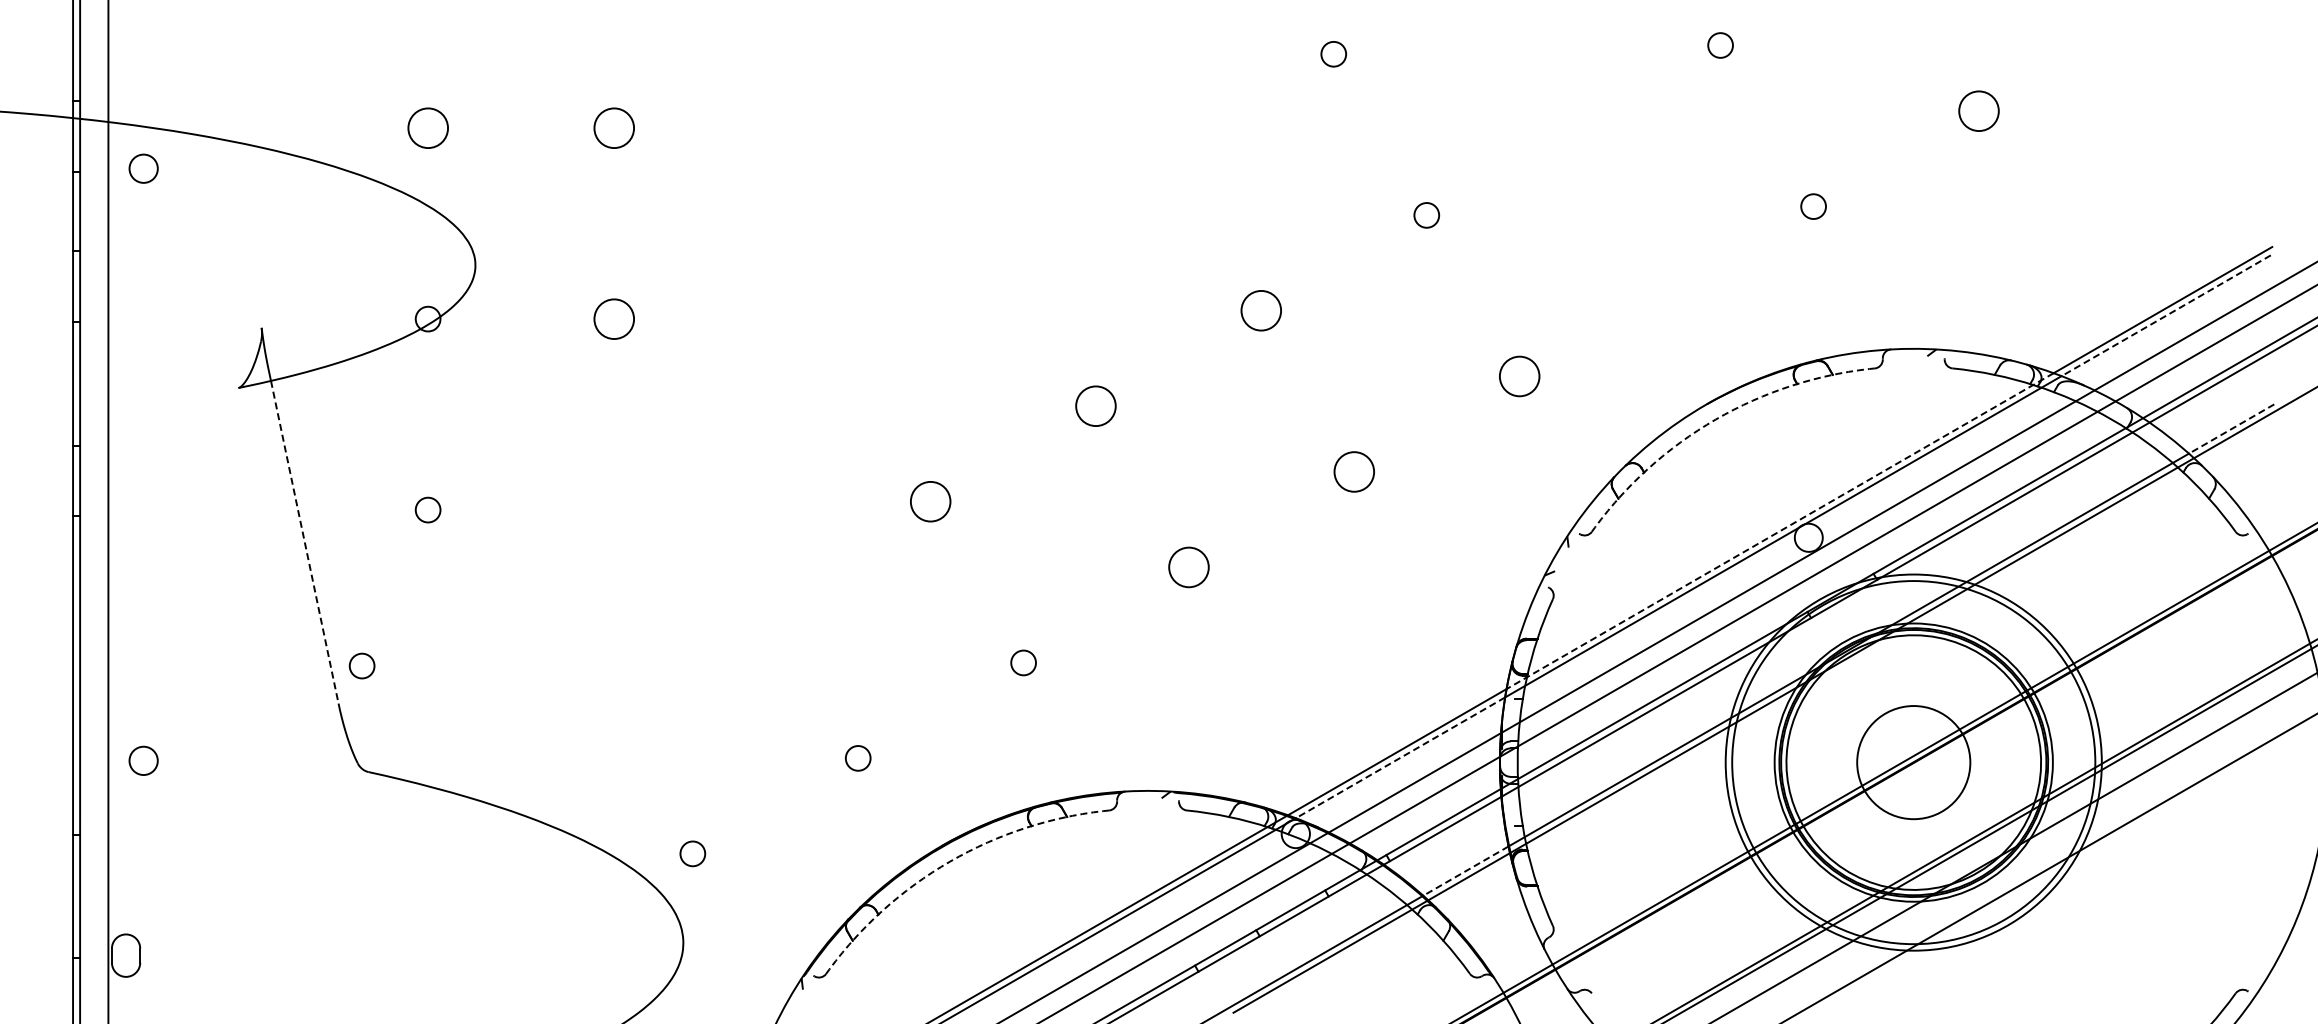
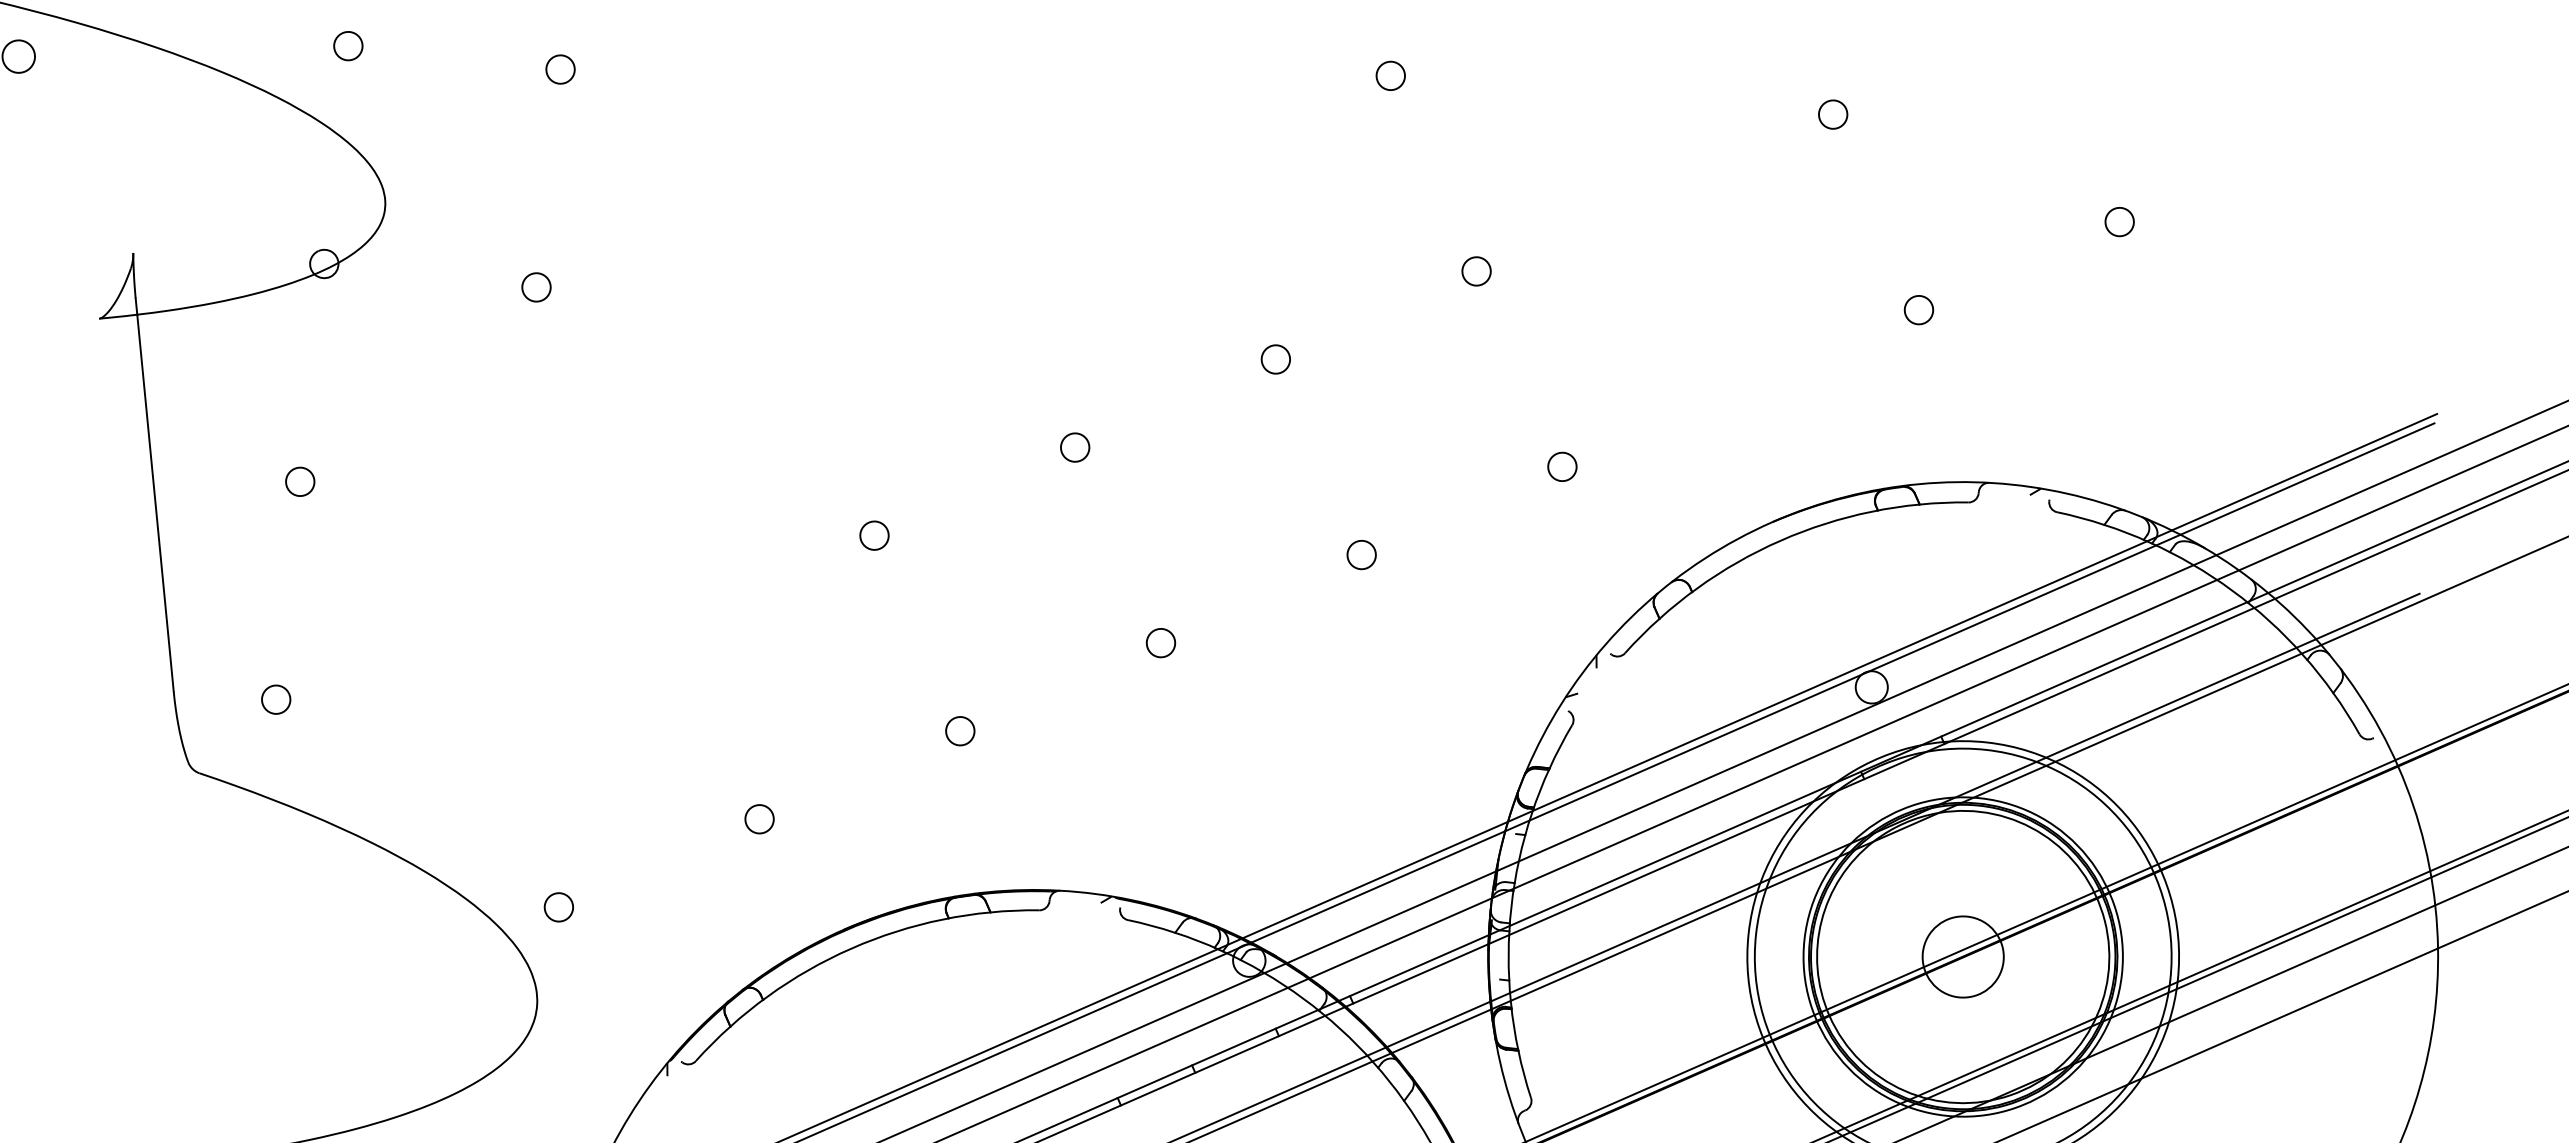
circle: (1978, 110) -> (2119, 221), size x0.62
circle: (427, 127) -> (347, 45), size x0.62
circle: (613, 127) -> (559, 68), size x0.62
circle: (1261, 310) -> (1276, 359), size x0.62
line: (2166, 315) -> (2307, 478), dashed -> solid
circle: (613, 318) -> (535, 286), size x0.62
circle: (1519, 376) -> (1562, 466), size x0.62
circle: (1095, 406) -> (1074, 447), size x0.62
arc: (1715, 419) -> (1780, 540), dashed -> solid
line: (2231, 429) -> (2367, 617), dashed -> solid
circle: (1354, 471) -> (1361, 554), size x0.62
circle: (930, 501) -> (874, 535), size x0.62
line: (1780, 531) -> (1840, 676), dashed -> solid
line: (304, 542) -> (155, 503), dashed -> solid
circle: (1188, 567) -> (1160, 643), size x0.62
circle: (361, 665) -> (275, 698), moved
line: (1400, 757) -> (1378, 886), dashed -> solid
circle: (1913, 762) -> (1962, 956), size x0.62
arc: (950, 861) -> (851, 948), dashed -> solid
line: (1465, 871) -> (1438, 1024), dashed -> solid

